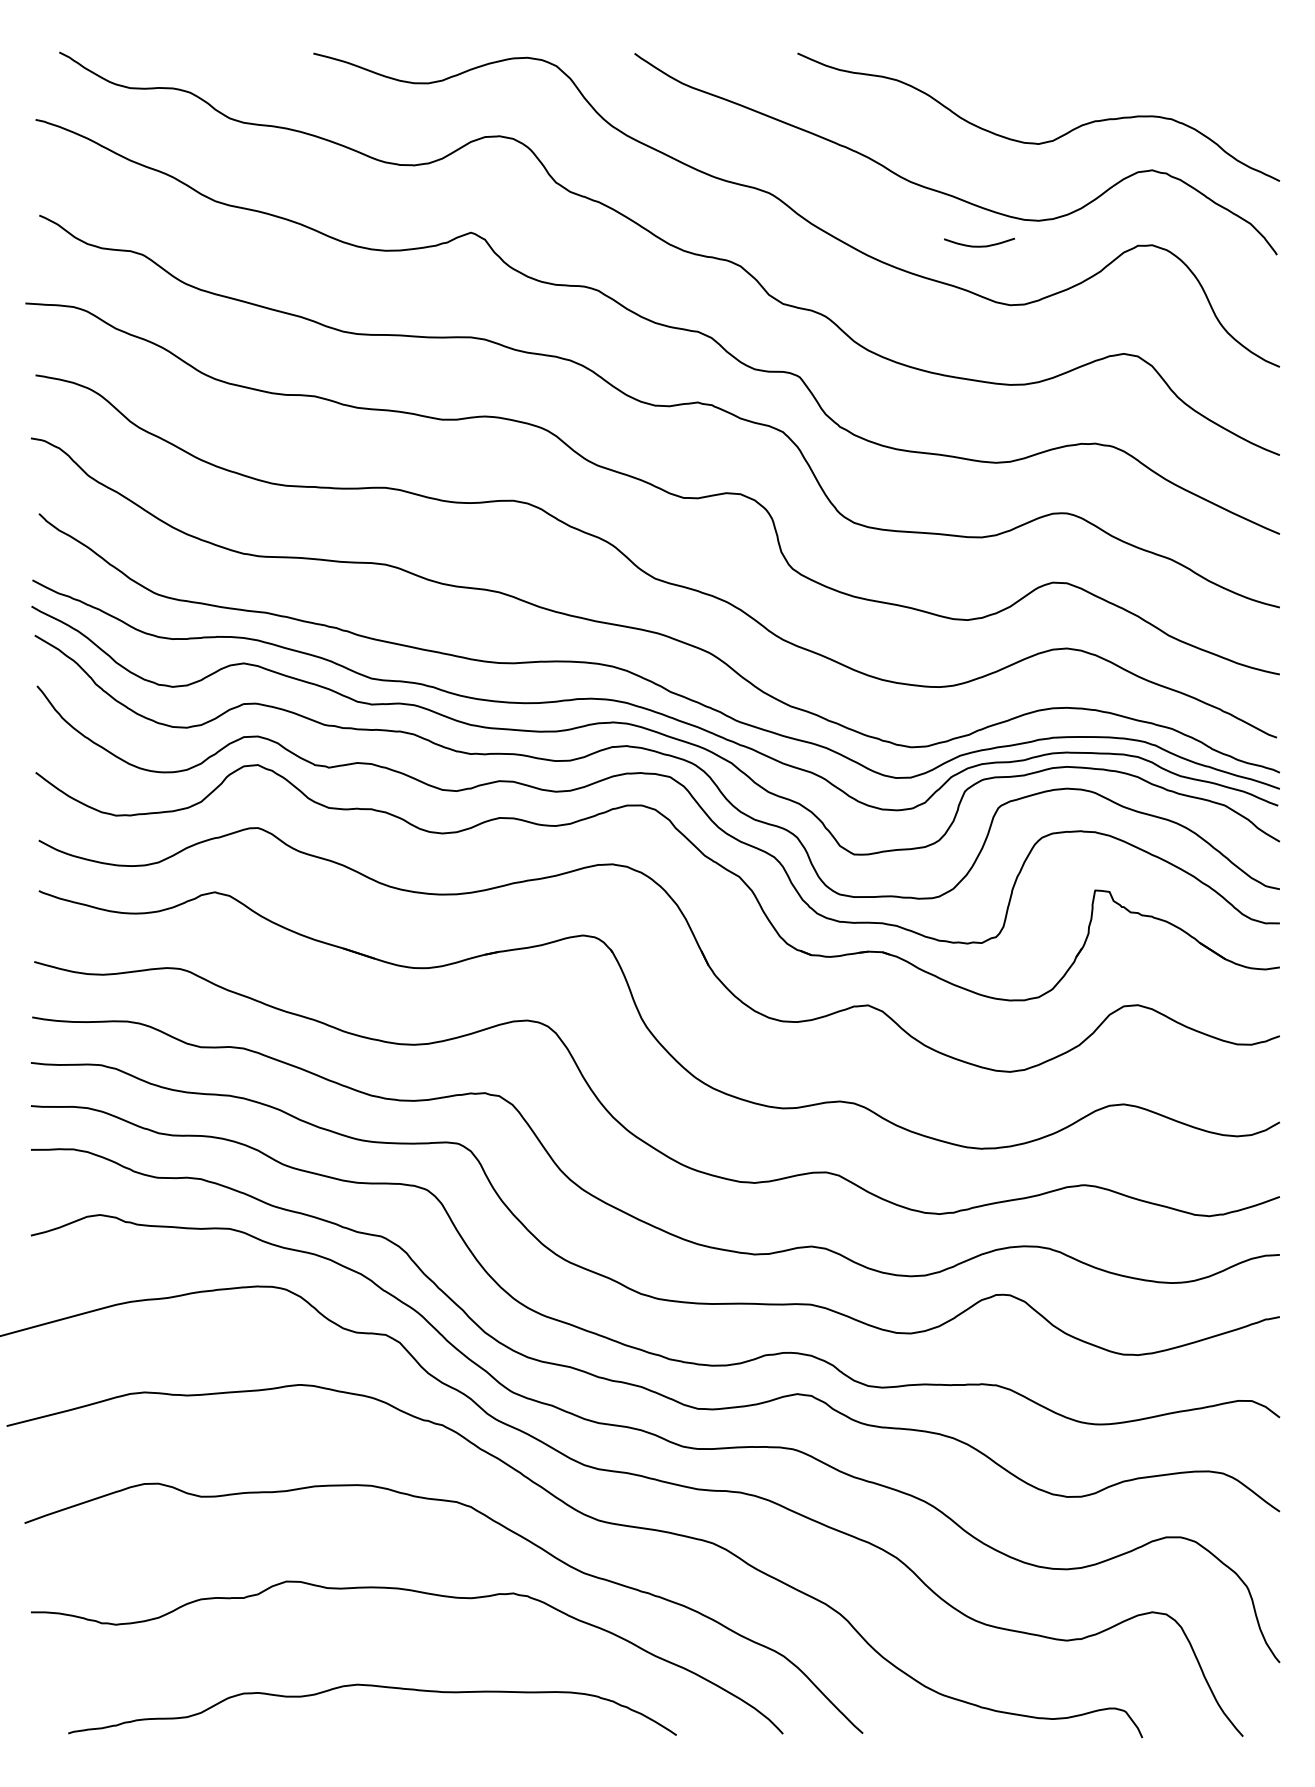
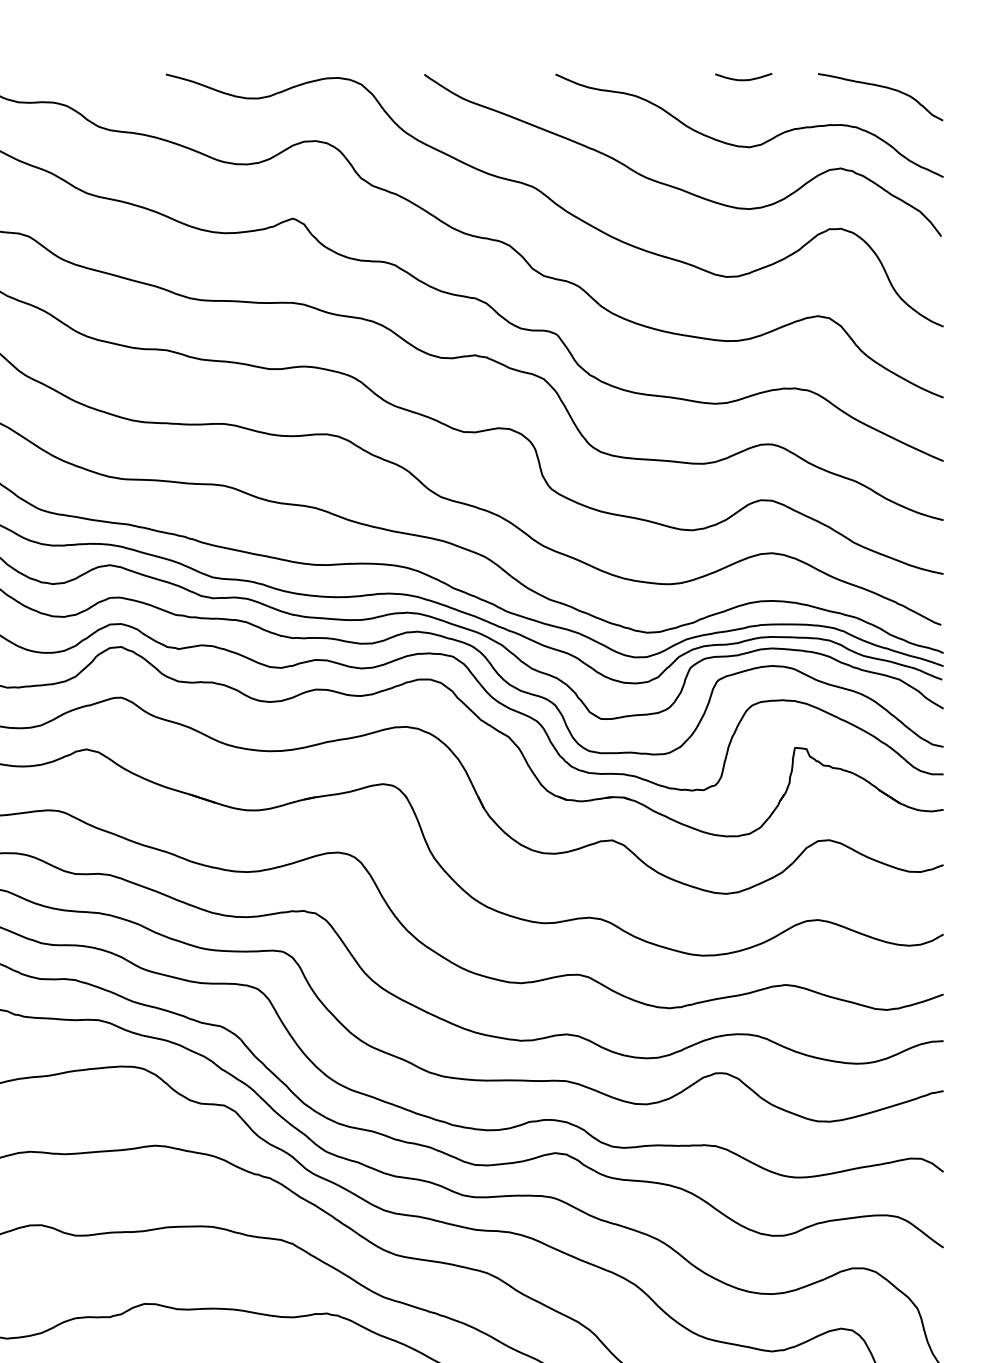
curve: (1202, 69) -> (881, 87), added
curve: (979, 245) -> (743, 79), moved

